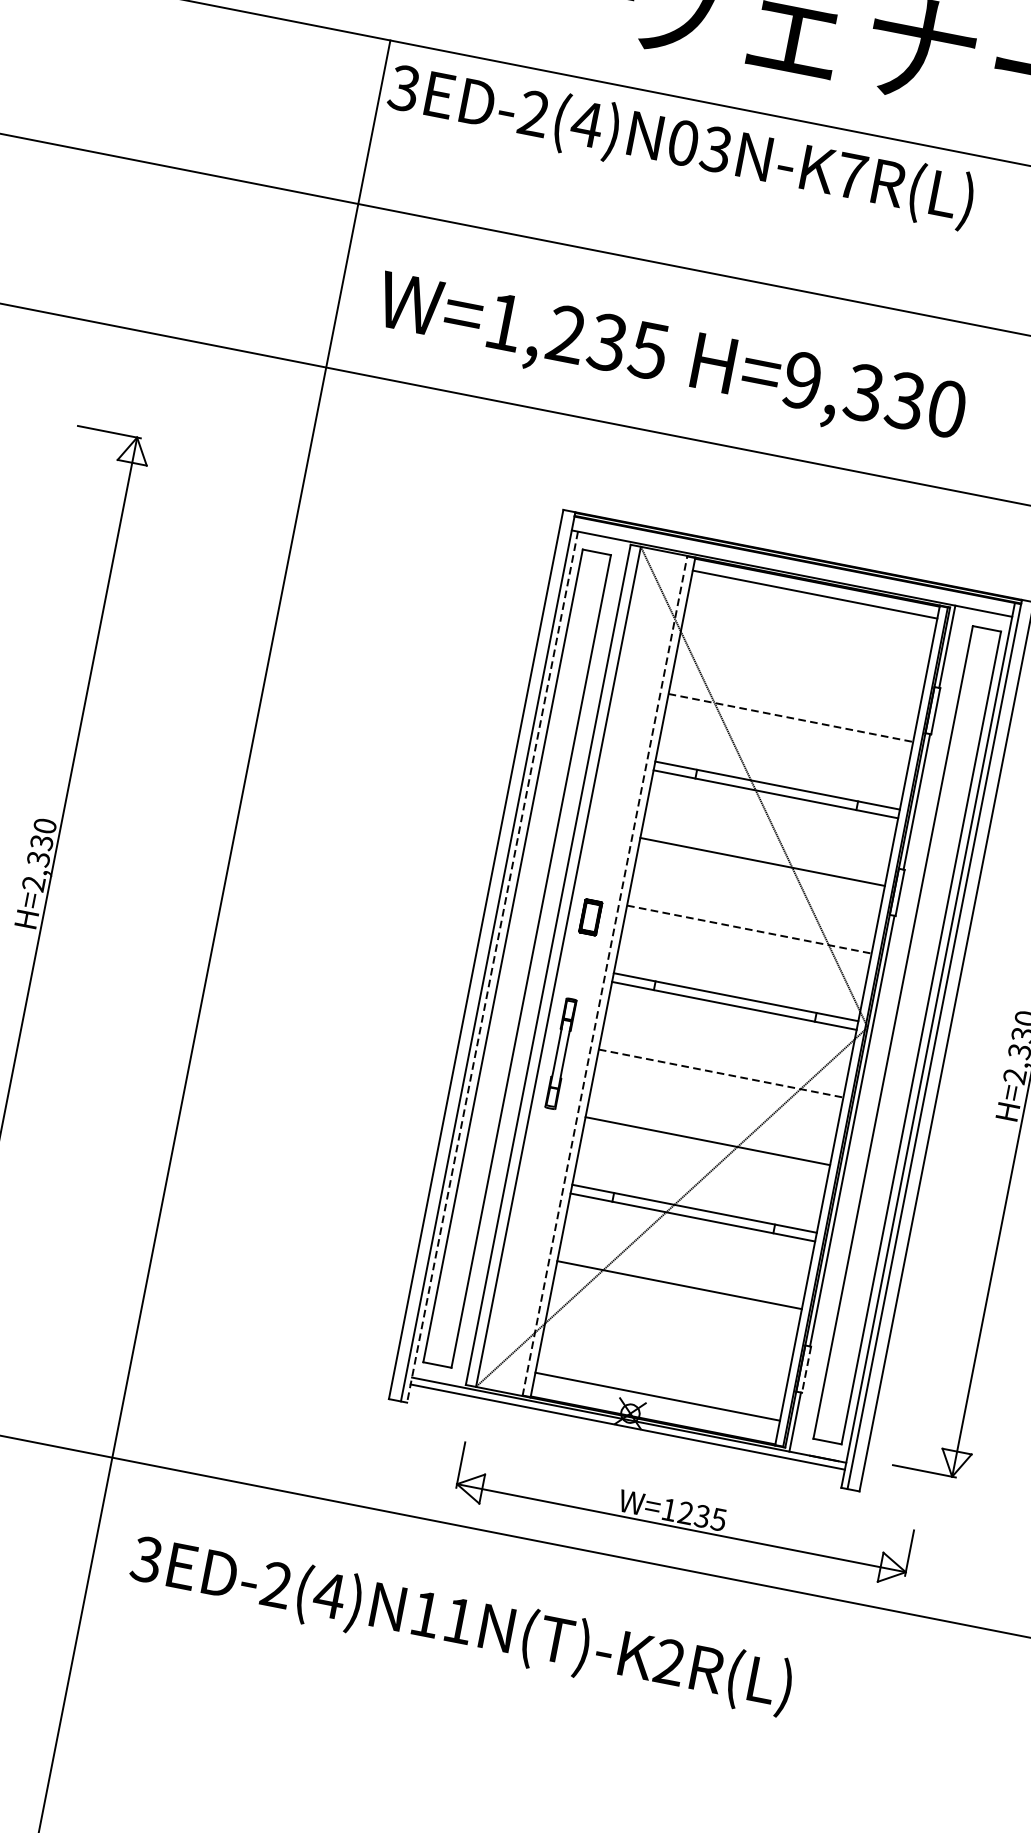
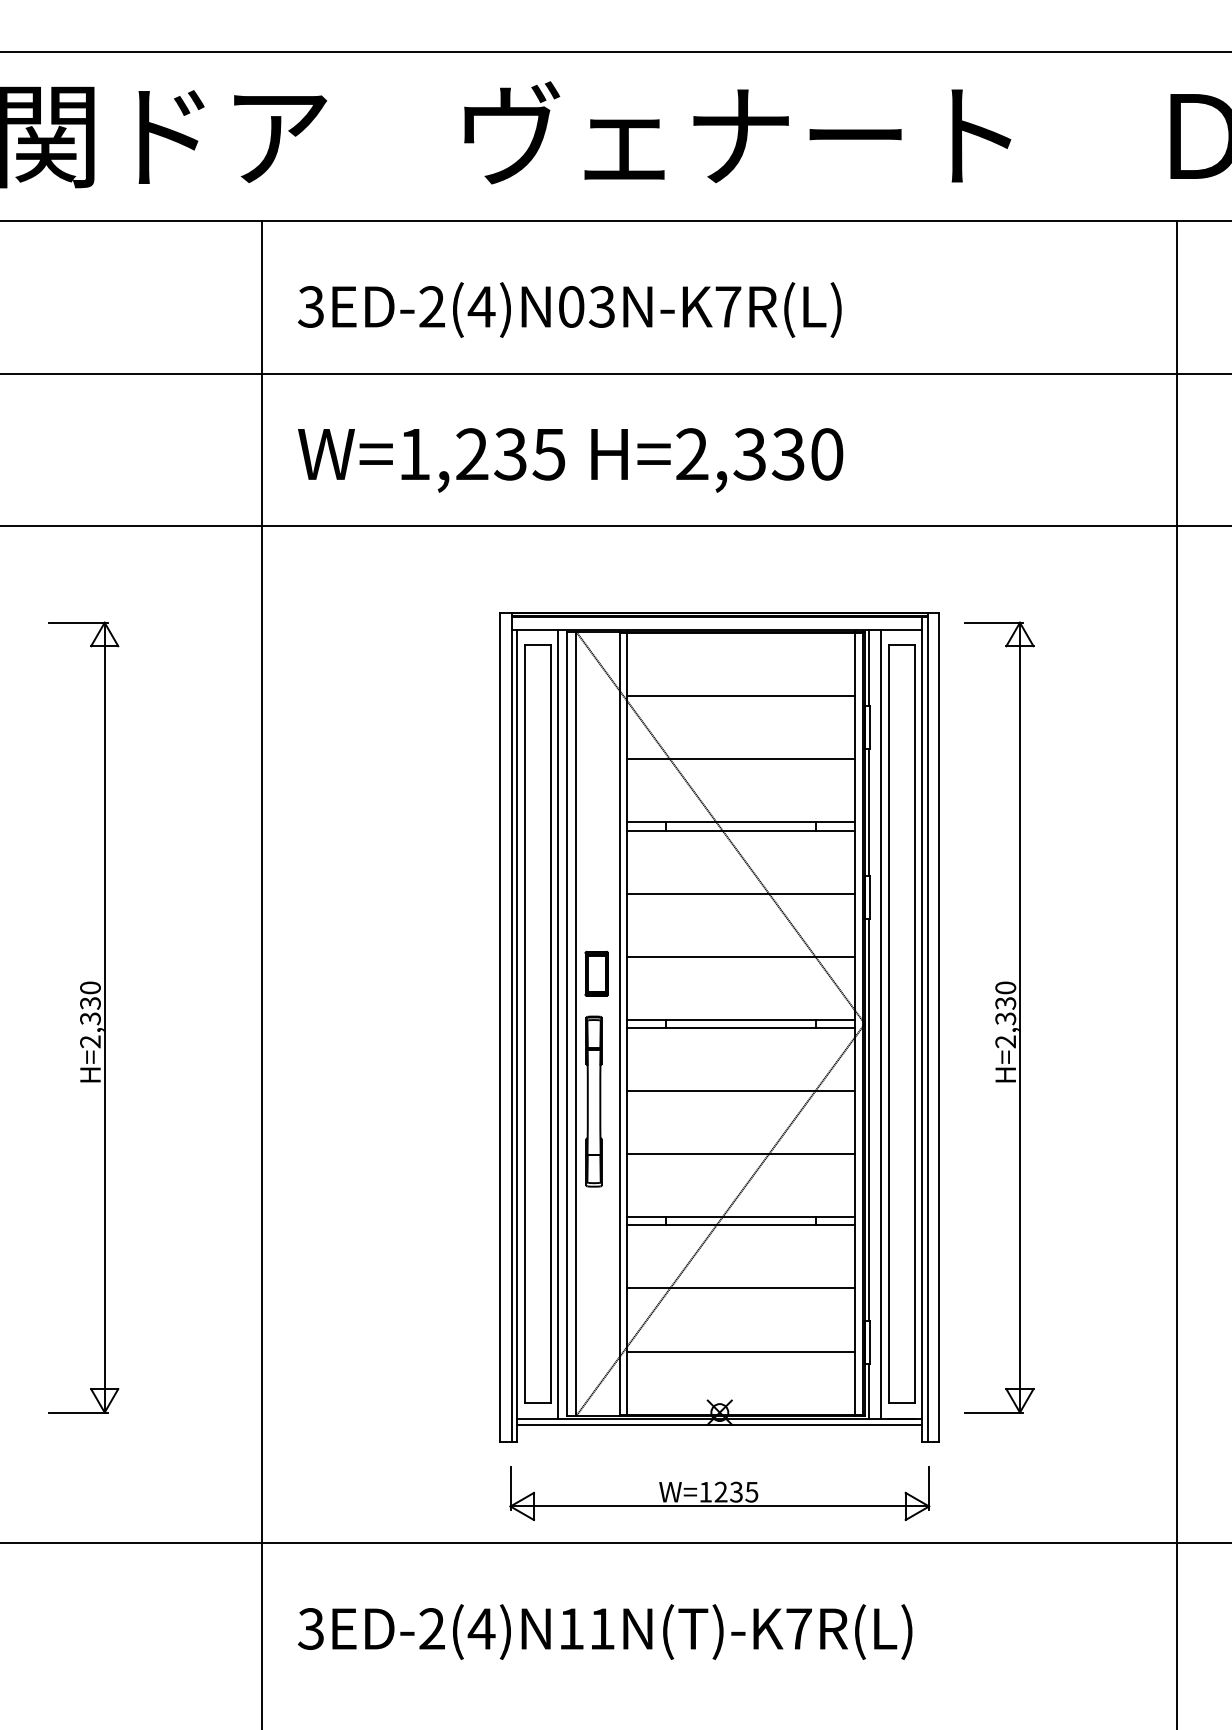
text: (680, 145) -> (569, 309), moved
text: (802, 380) -> (692, 454), H=9,330 -> H=2,330
line: (815, 594) -> (741, 696), moved
line: (791, 718) -> (741, 759), dashed -> solid
part: (590, 917) -> (596, 973), size x1.43
line: (749, 929) -> (741, 956), dashed -> solid
line: (539, 962) -> (558, 1023), added
line: (492, 967) -> (517, 1036), dashed -> solid
line: (604, 975) -> (619, 1023), dashed -> solid
line: (885, 1030) -> (881, 1023), added
part: (560, 1053) -> (593, 1101), size x1.67
line: (721, 1074) -> (741, 1091), dashed -> solid
line: (806, 1370) -> (870, 1342), dashed -> solid
line: (657, 1396) -> (741, 1351), moved
part: (683, 1514) -> (719, 1493), moved
text: (669, 1661) -> (798, 1628), 3ED-2(4)N11N(T)-K2R(L) -> 3ED-2(4)N11N(T)-K7R(L)

